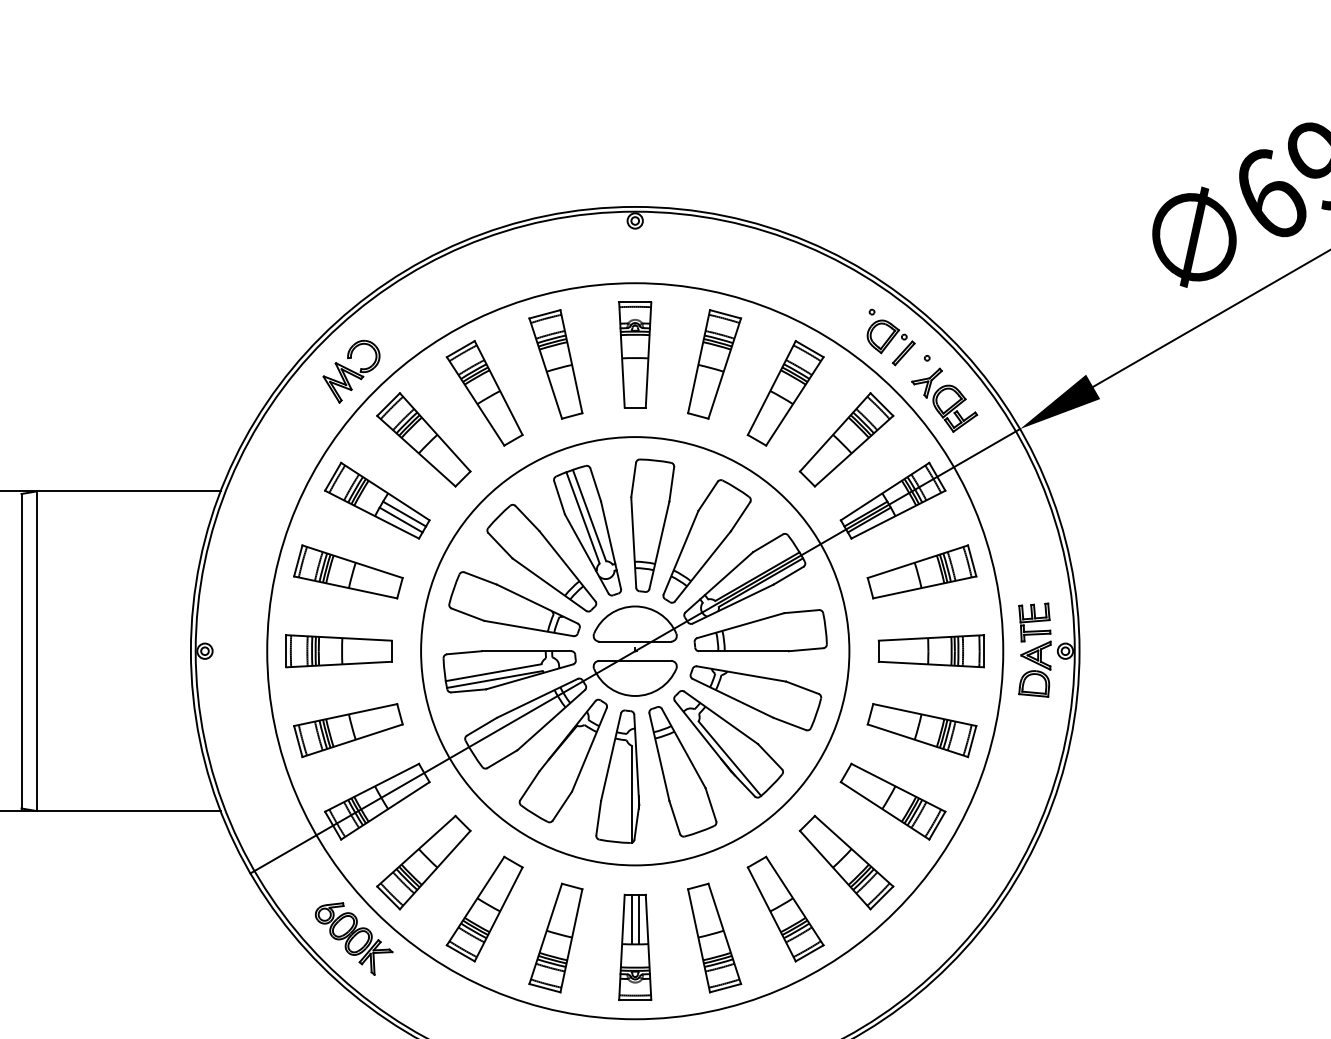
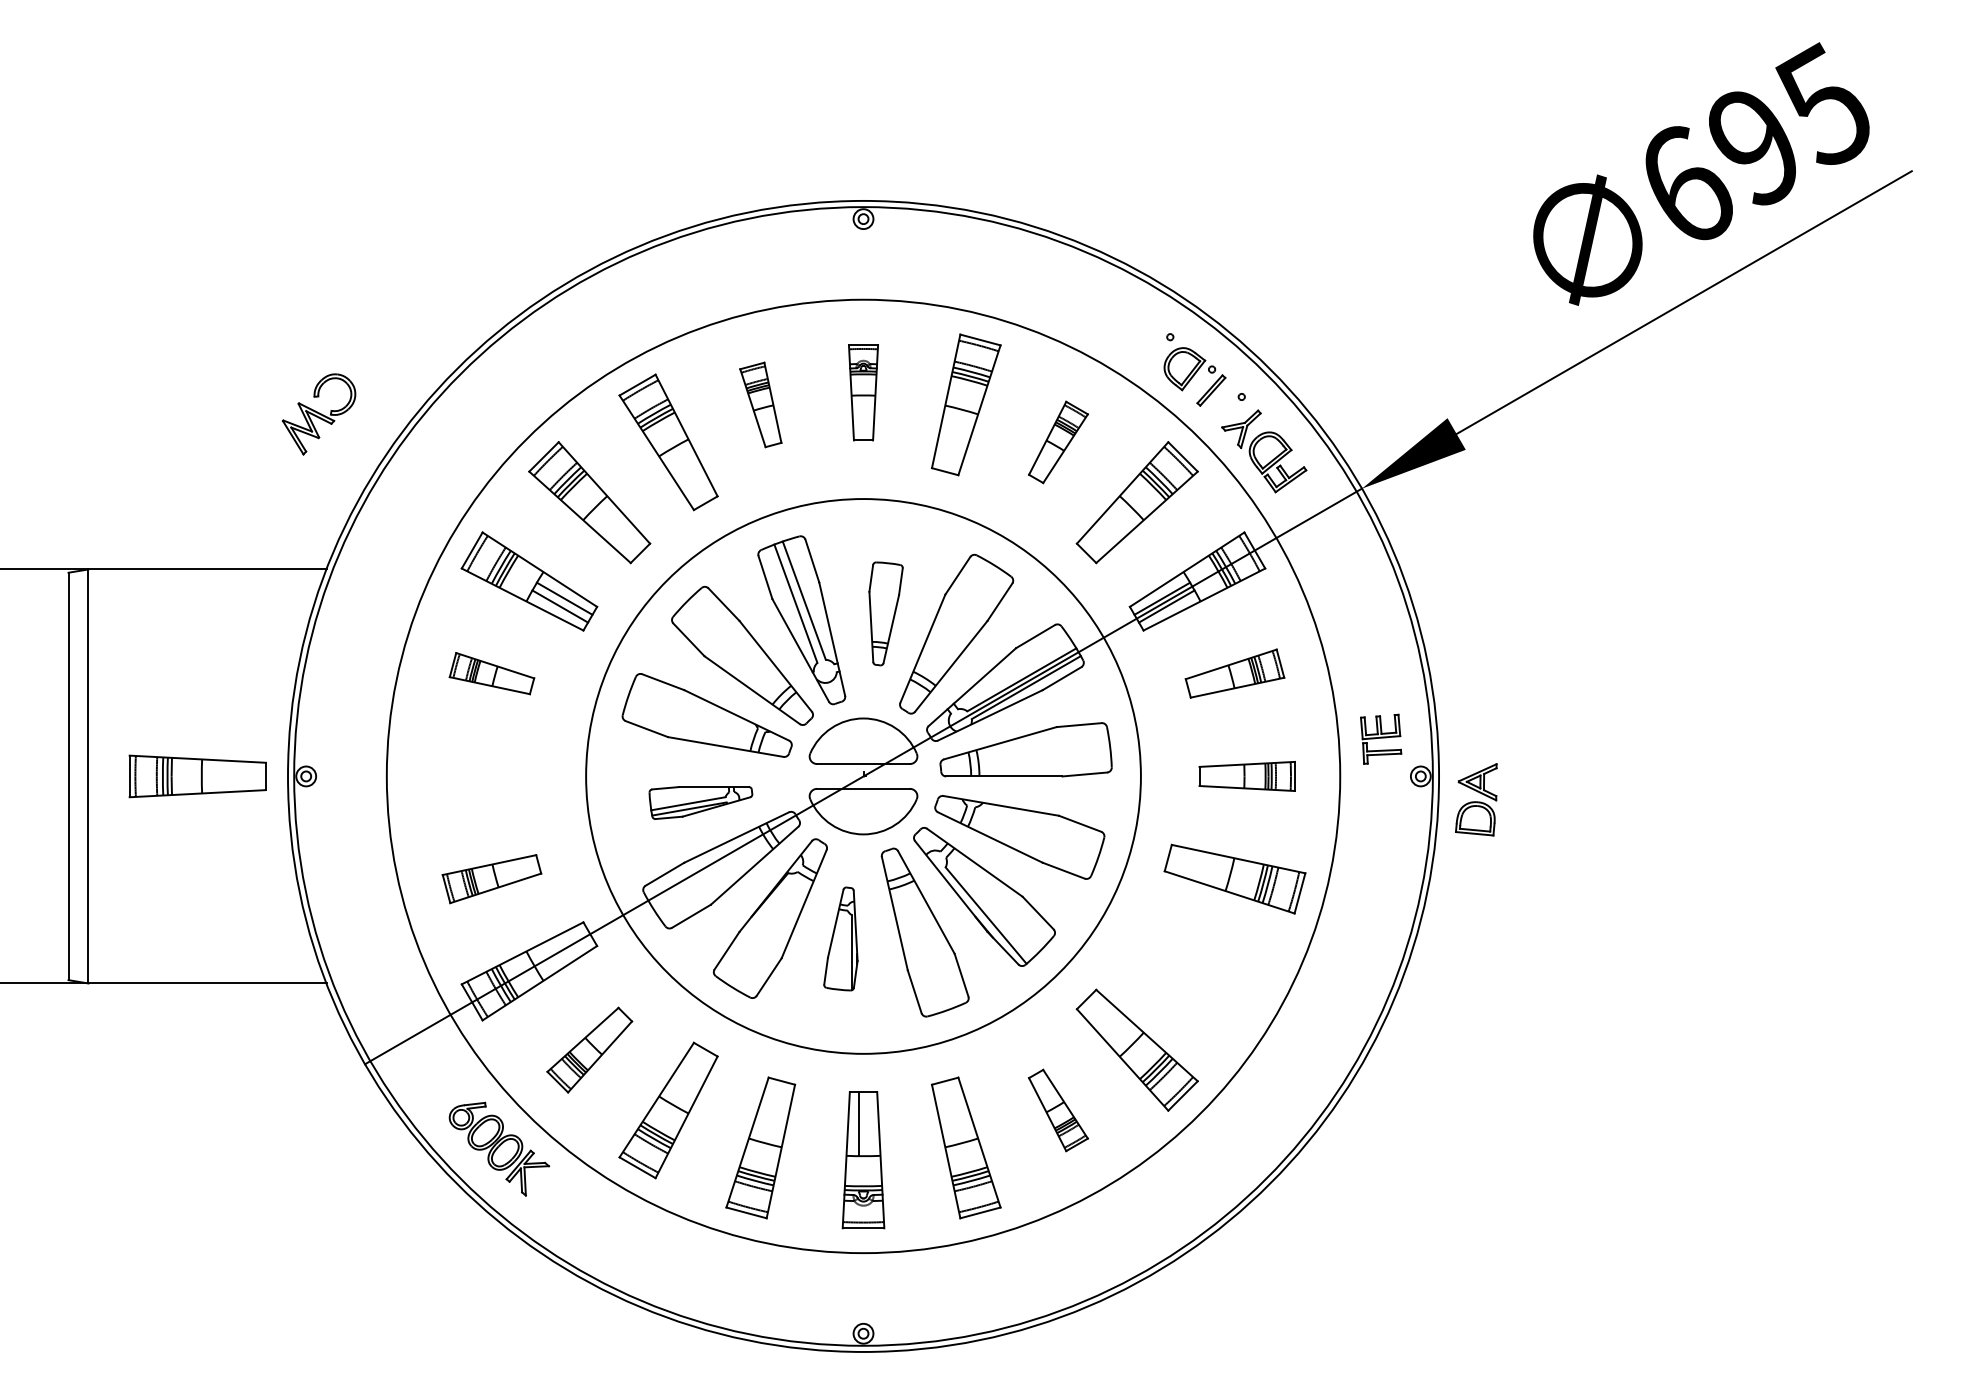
part: (635, 354) -> (863, 392), size x0.7
part: (555, 364) -> (760, 404), size x0.6
part: (351, 371) -> (318, 414), moved
part: (785, 393) -> (1058, 442), size x0.6
part: (652, 525) -> (885, 613), size x0.6
part: (348, 571) -> (491, 673), size x0.6
part: (921, 571) -> (1234, 673), size x0.7
part: (338, 651) -> (197, 776), moved
part: (931, 651) -> (1247, 776), size x0.7
part: (1035, 669) -> (1476, 799), moved
part: (509, 671) -> (700, 802), size x0.6
part: (348, 730) -> (491, 878), size x0.7
part: (617, 776) -> (840, 938), size x0.6
part: (893, 801) -> (1197, 971), removed
part: (423, 862) -> (589, 1049), size x0.7
part: (785, 909) -> (1058, 1110), size x0.6
line: (639, 919) -> (868, 1123), removed

